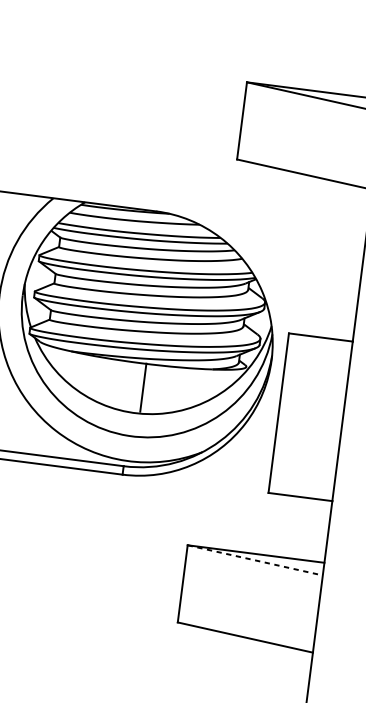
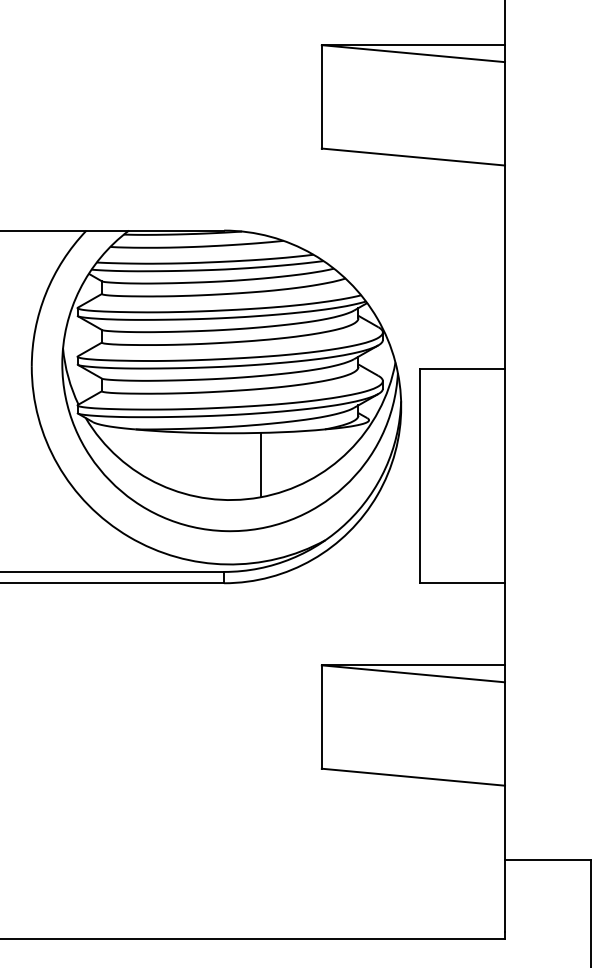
line: (143, 387) -> (260, 464), moved
line: (255, 560) -> (413, 673), dashed -> solid

